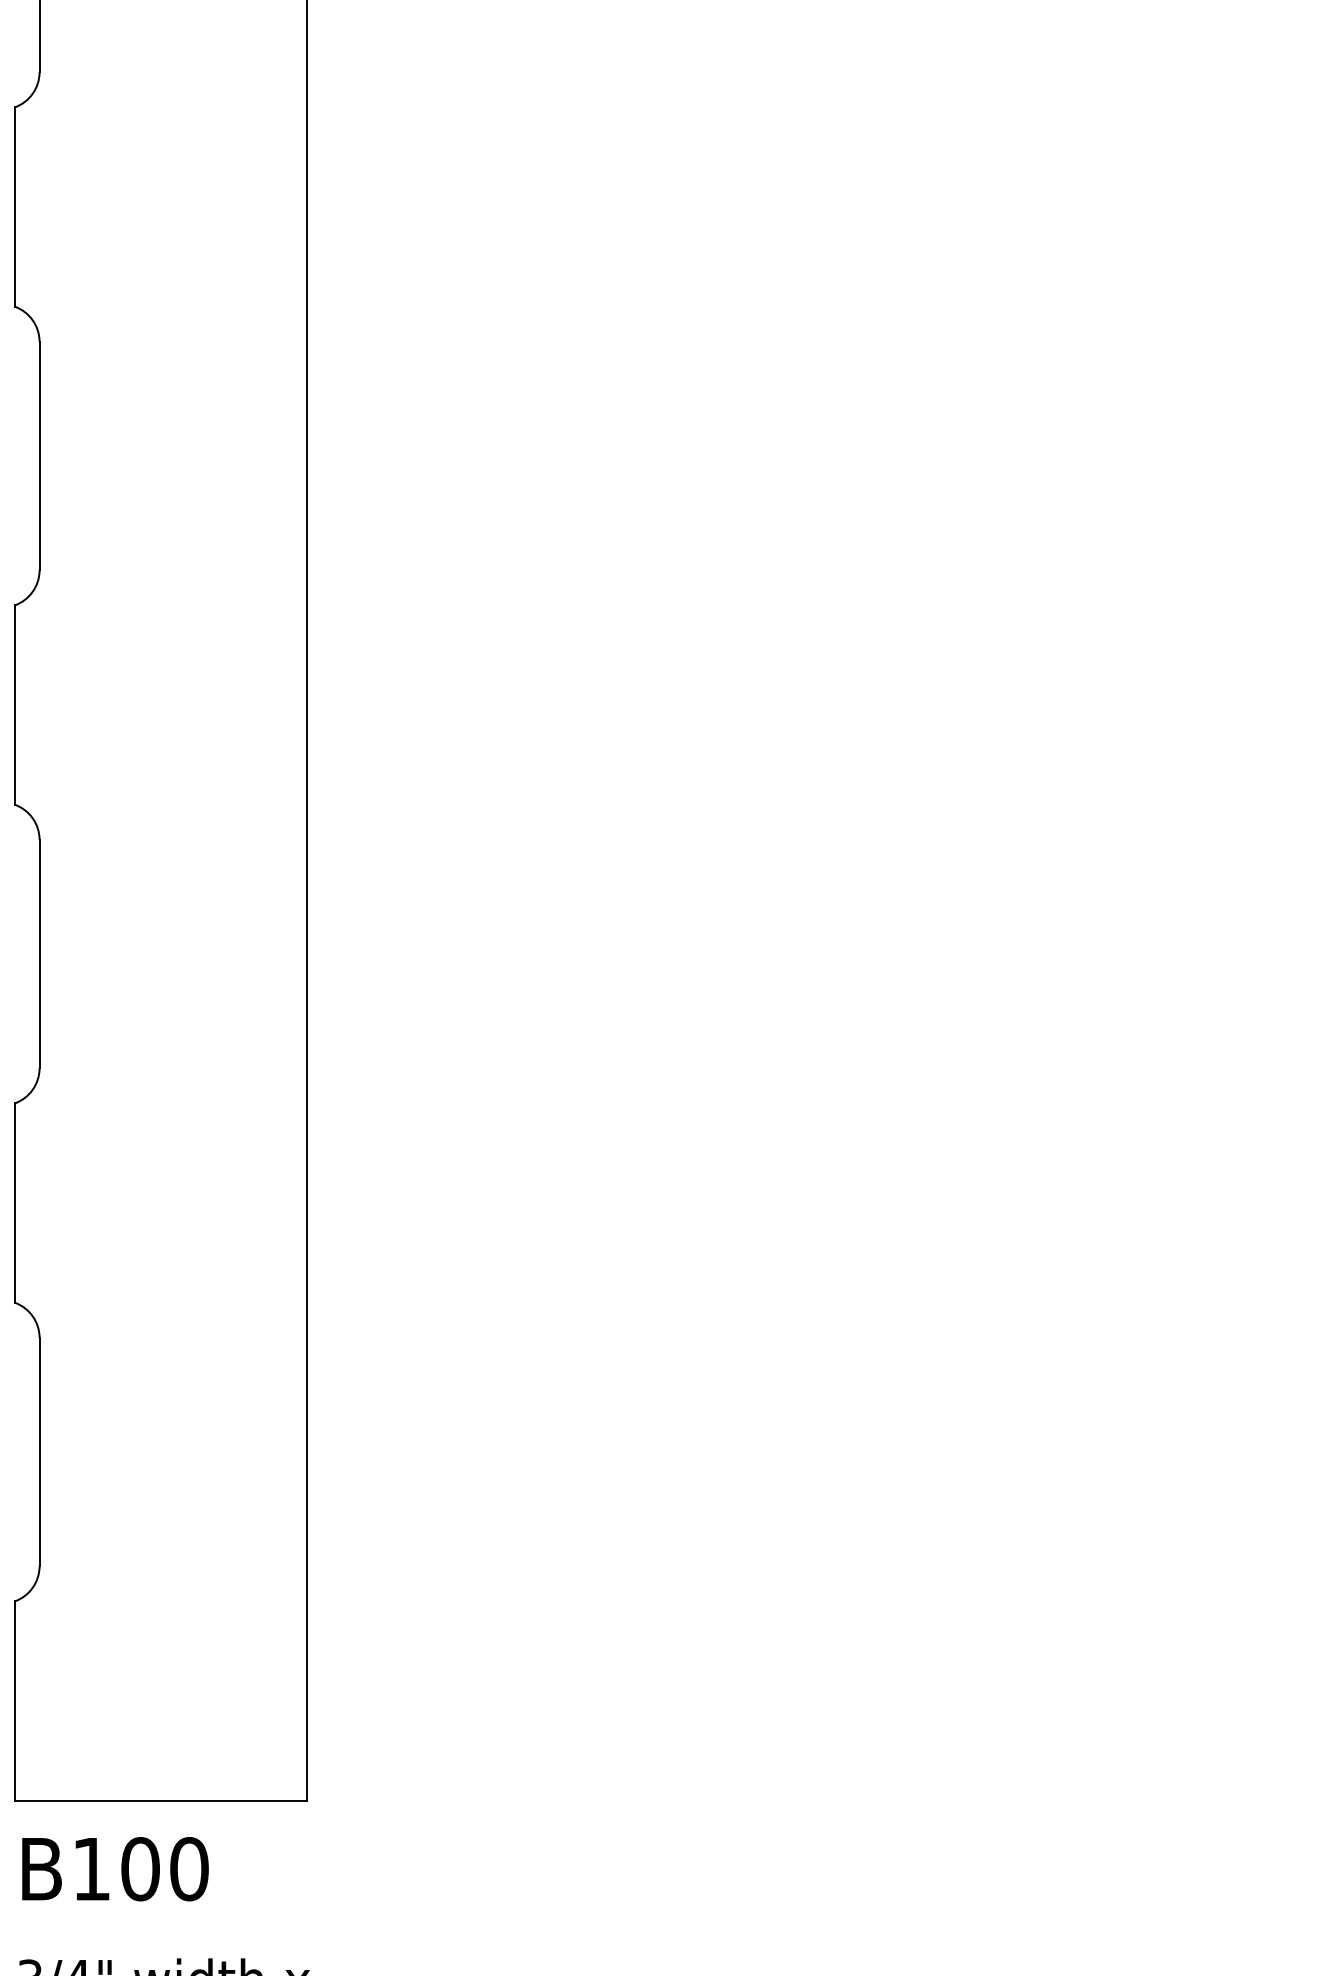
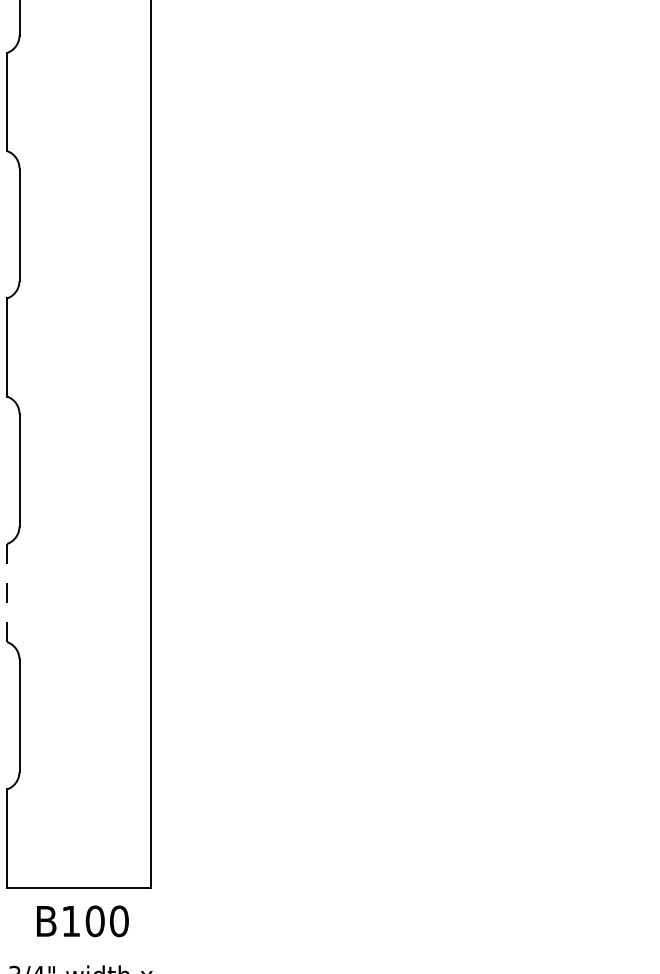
line: (15, 1202) -> (7, 592), solid -> dashed
text: (114, 1869) -> (82, 921), moved

